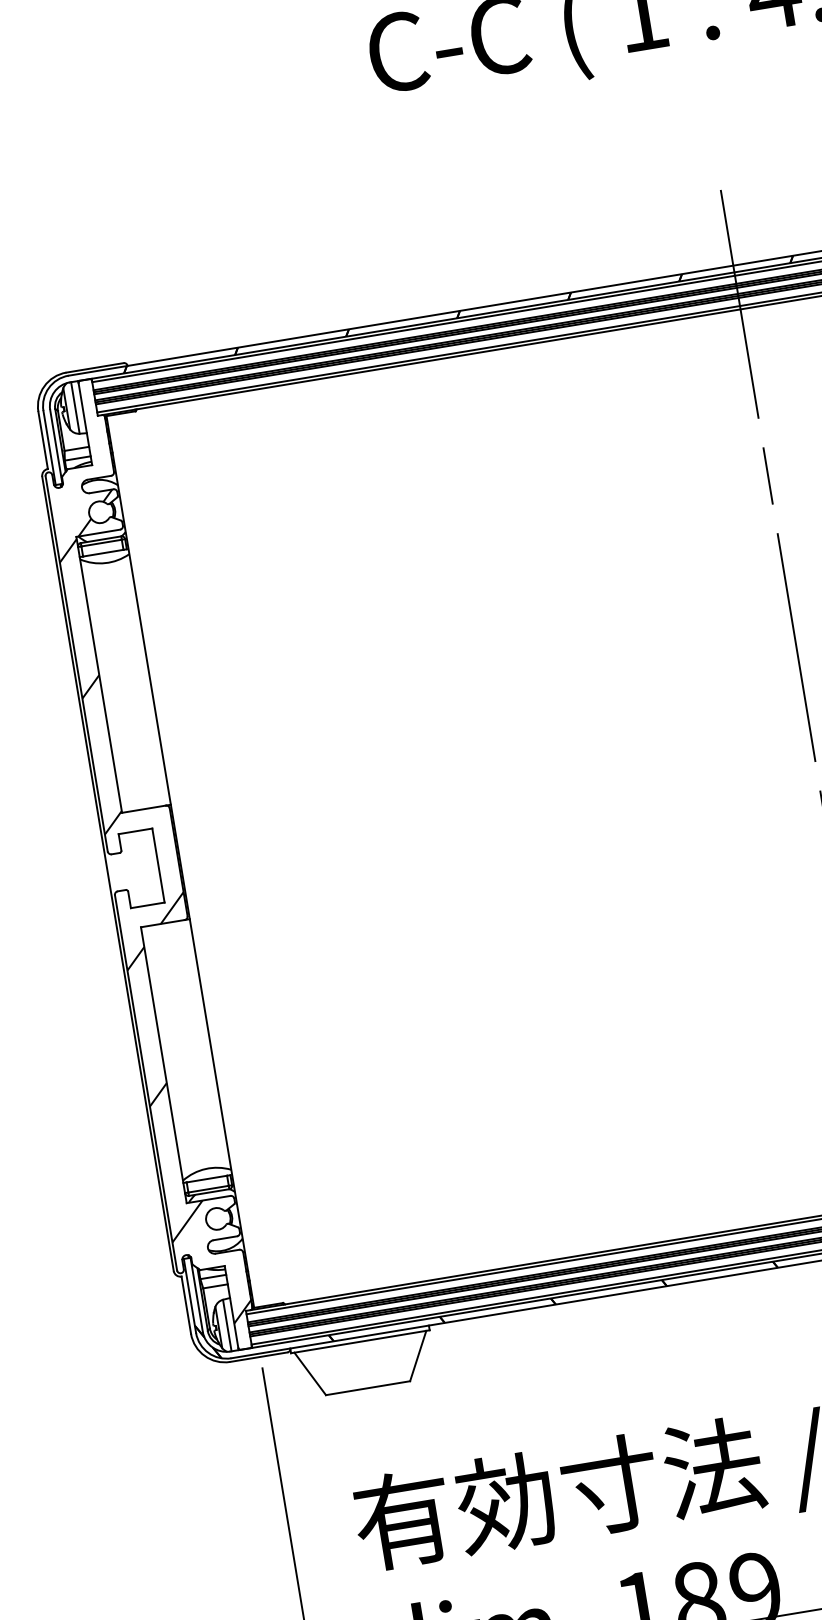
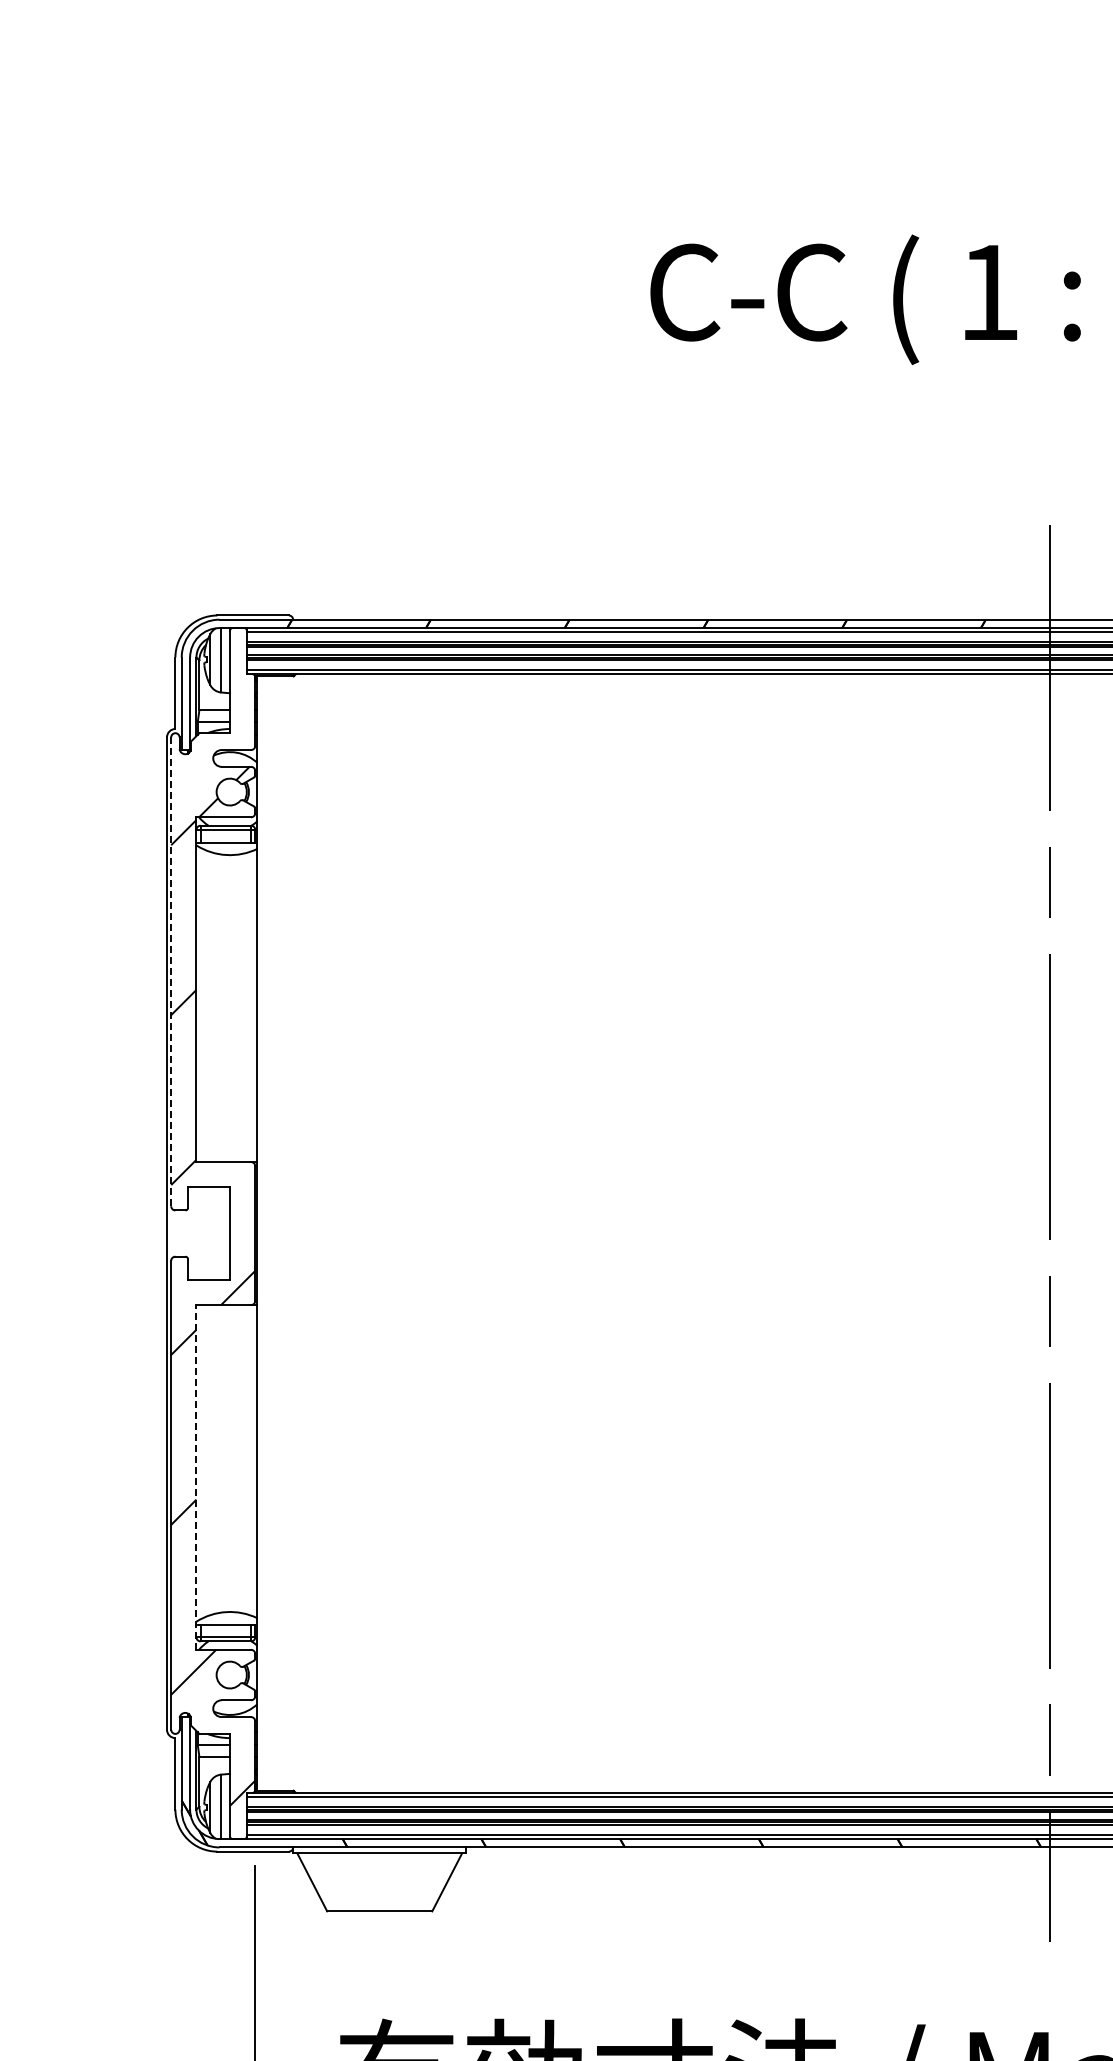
line: (77, 664) -> (171, 972), solid -> dashed
line: (163, 1064) -> (196, 1476), solid -> dashed

